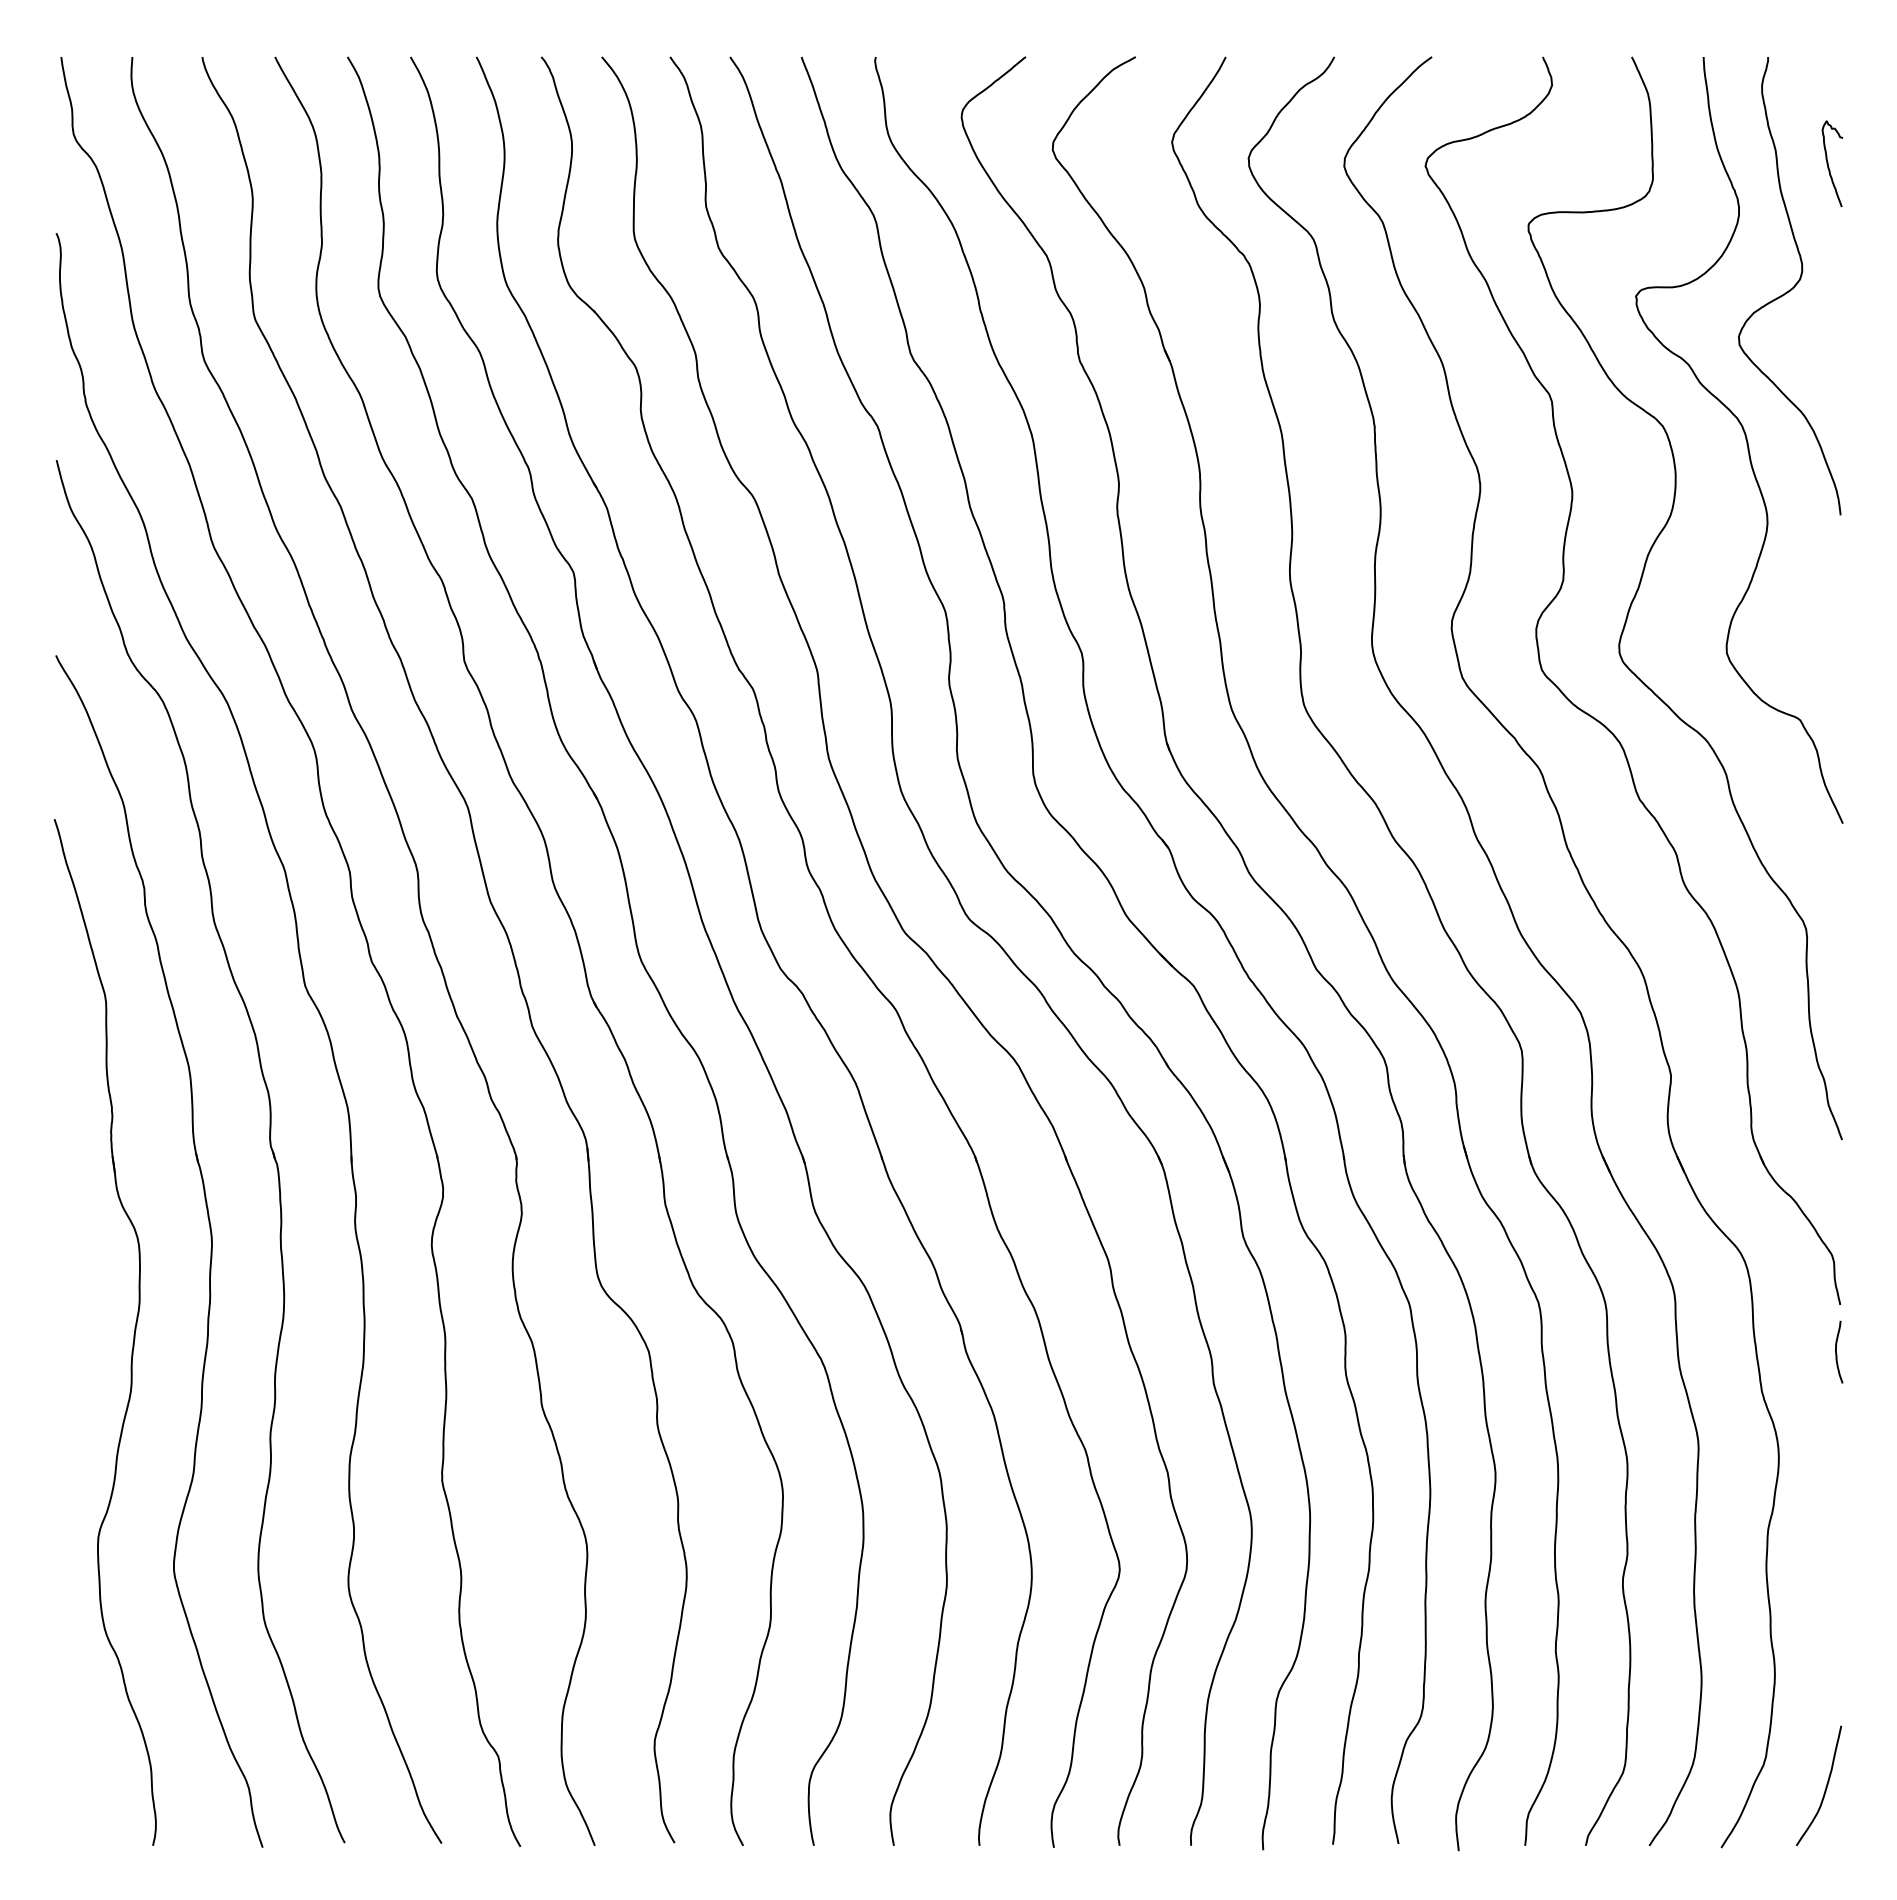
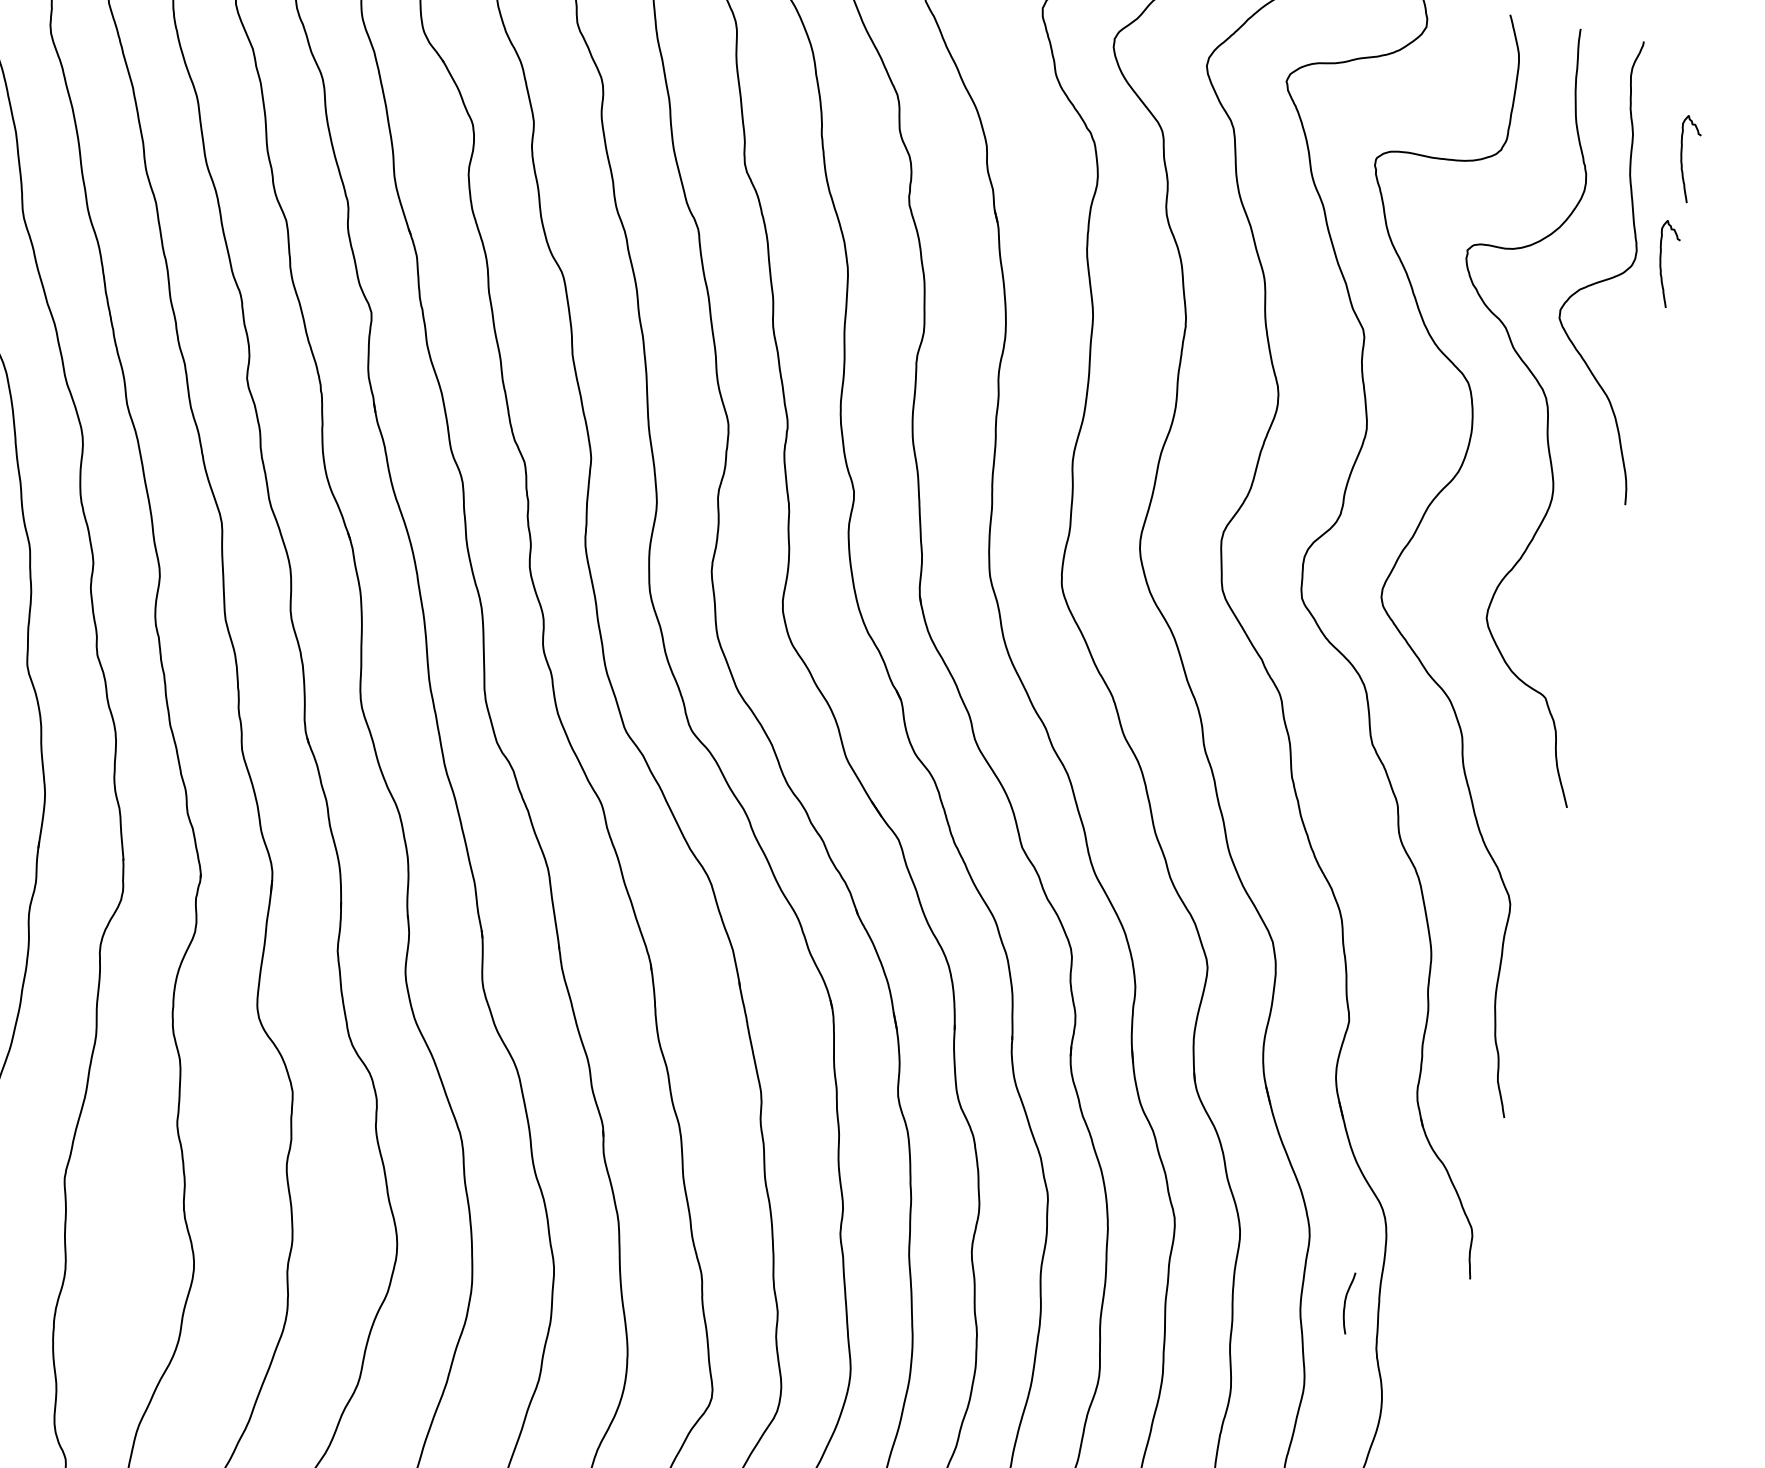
curve: (1828, 270) -> (1661, 262), added
curve: (1837, 1353) -> (1346, 1304), moved

